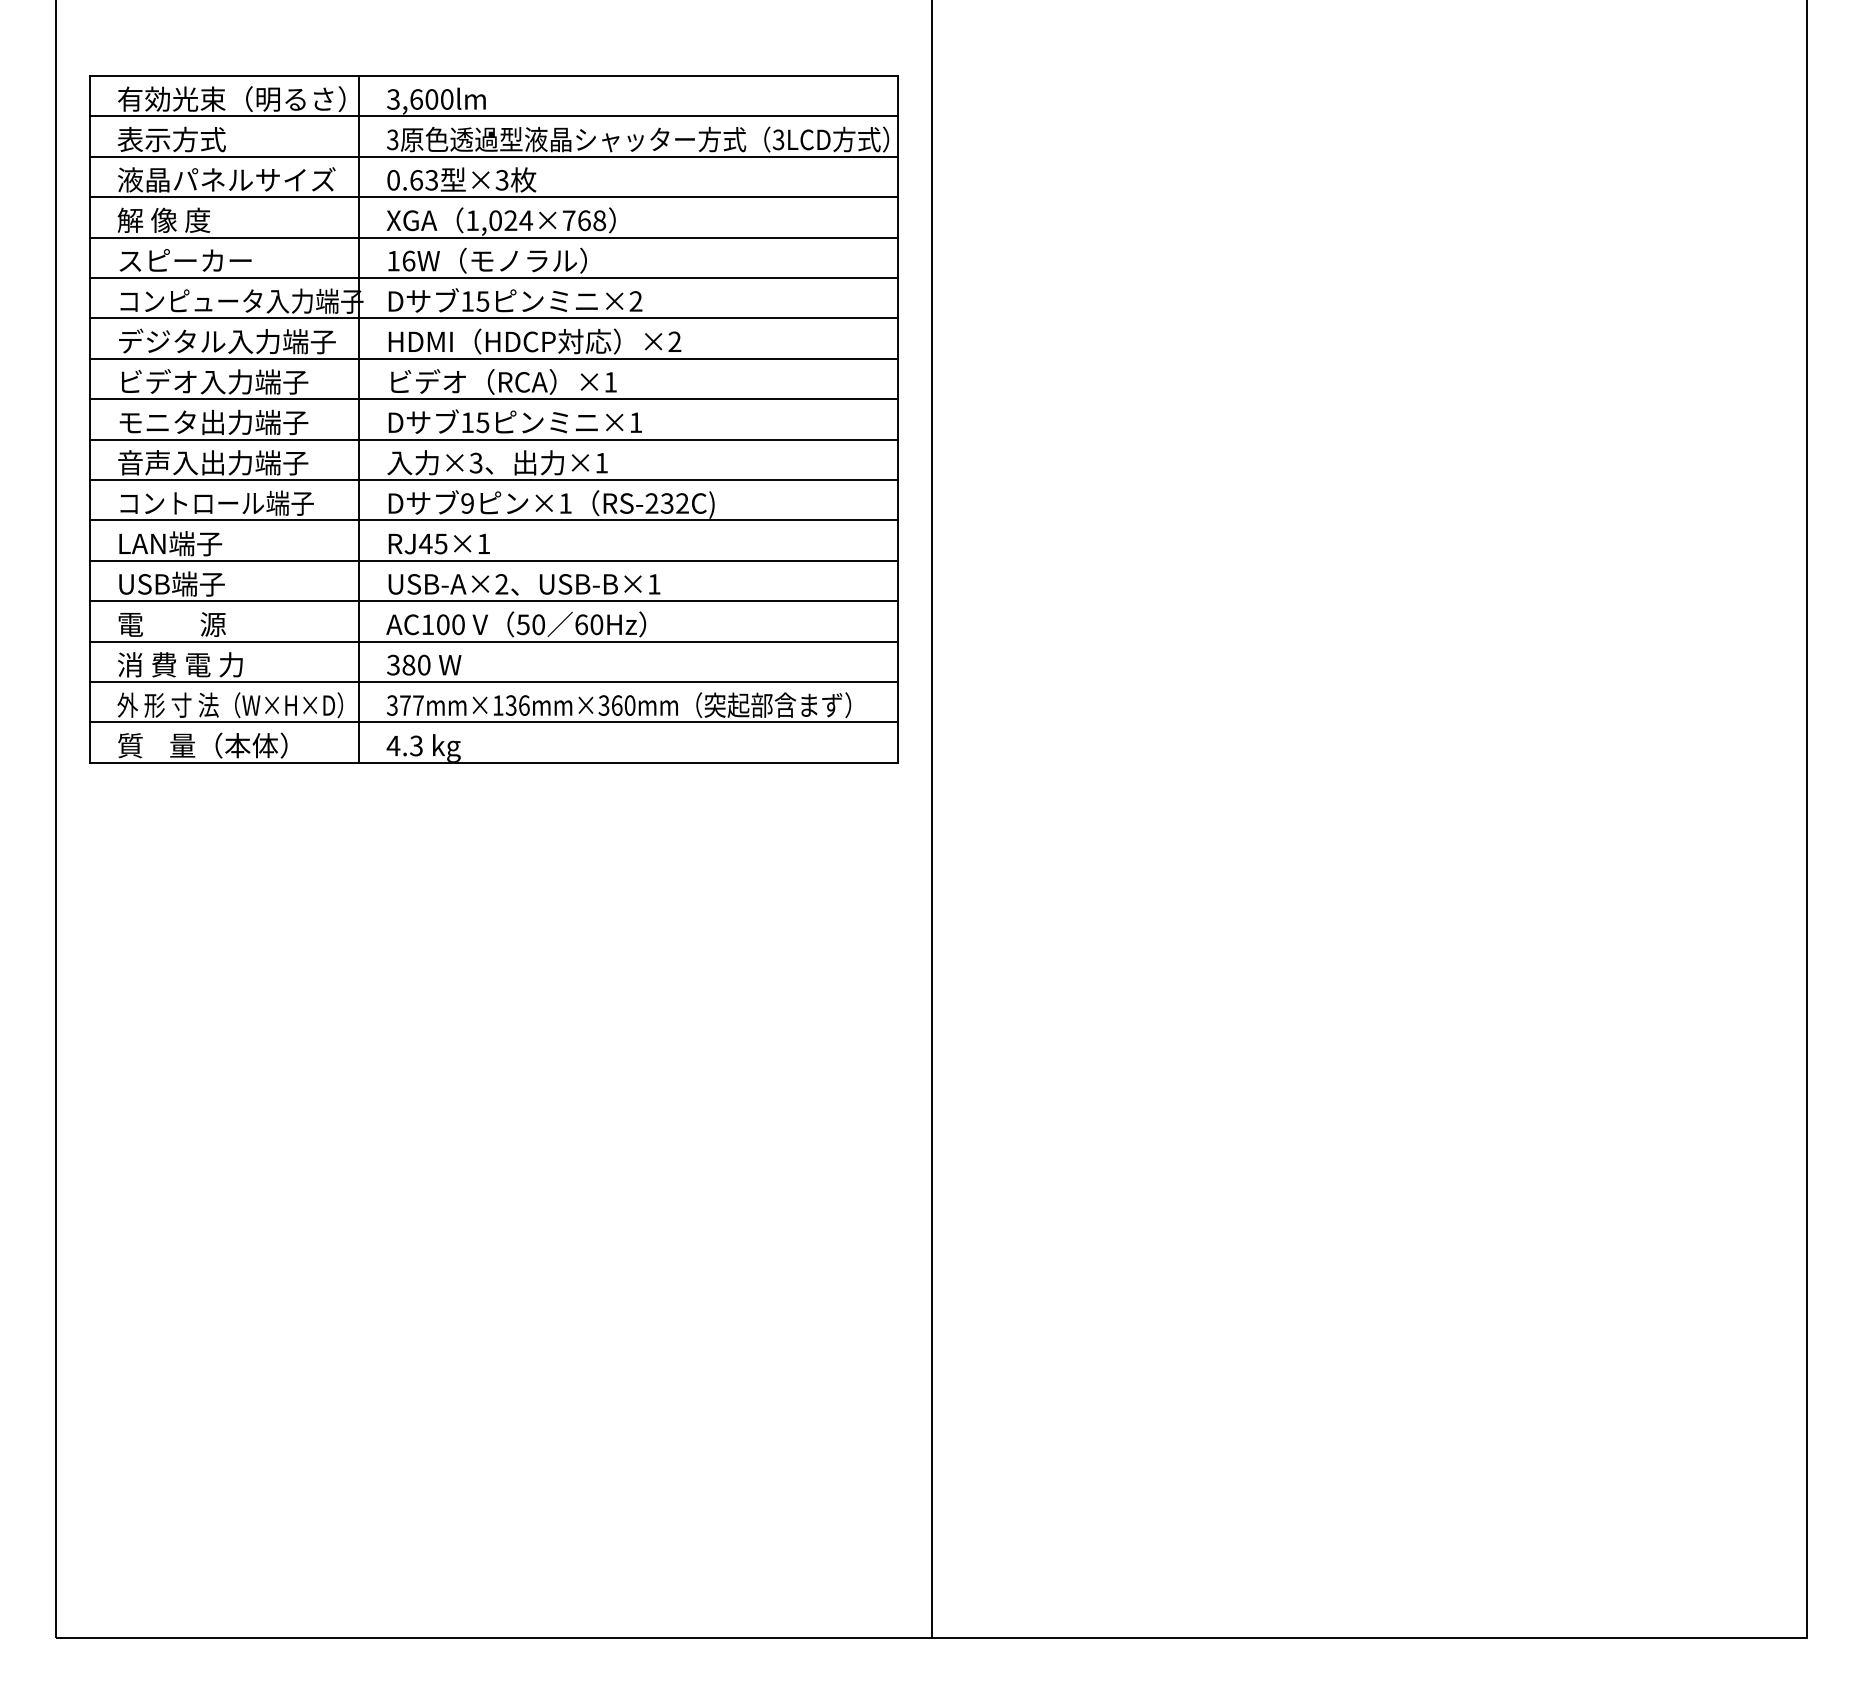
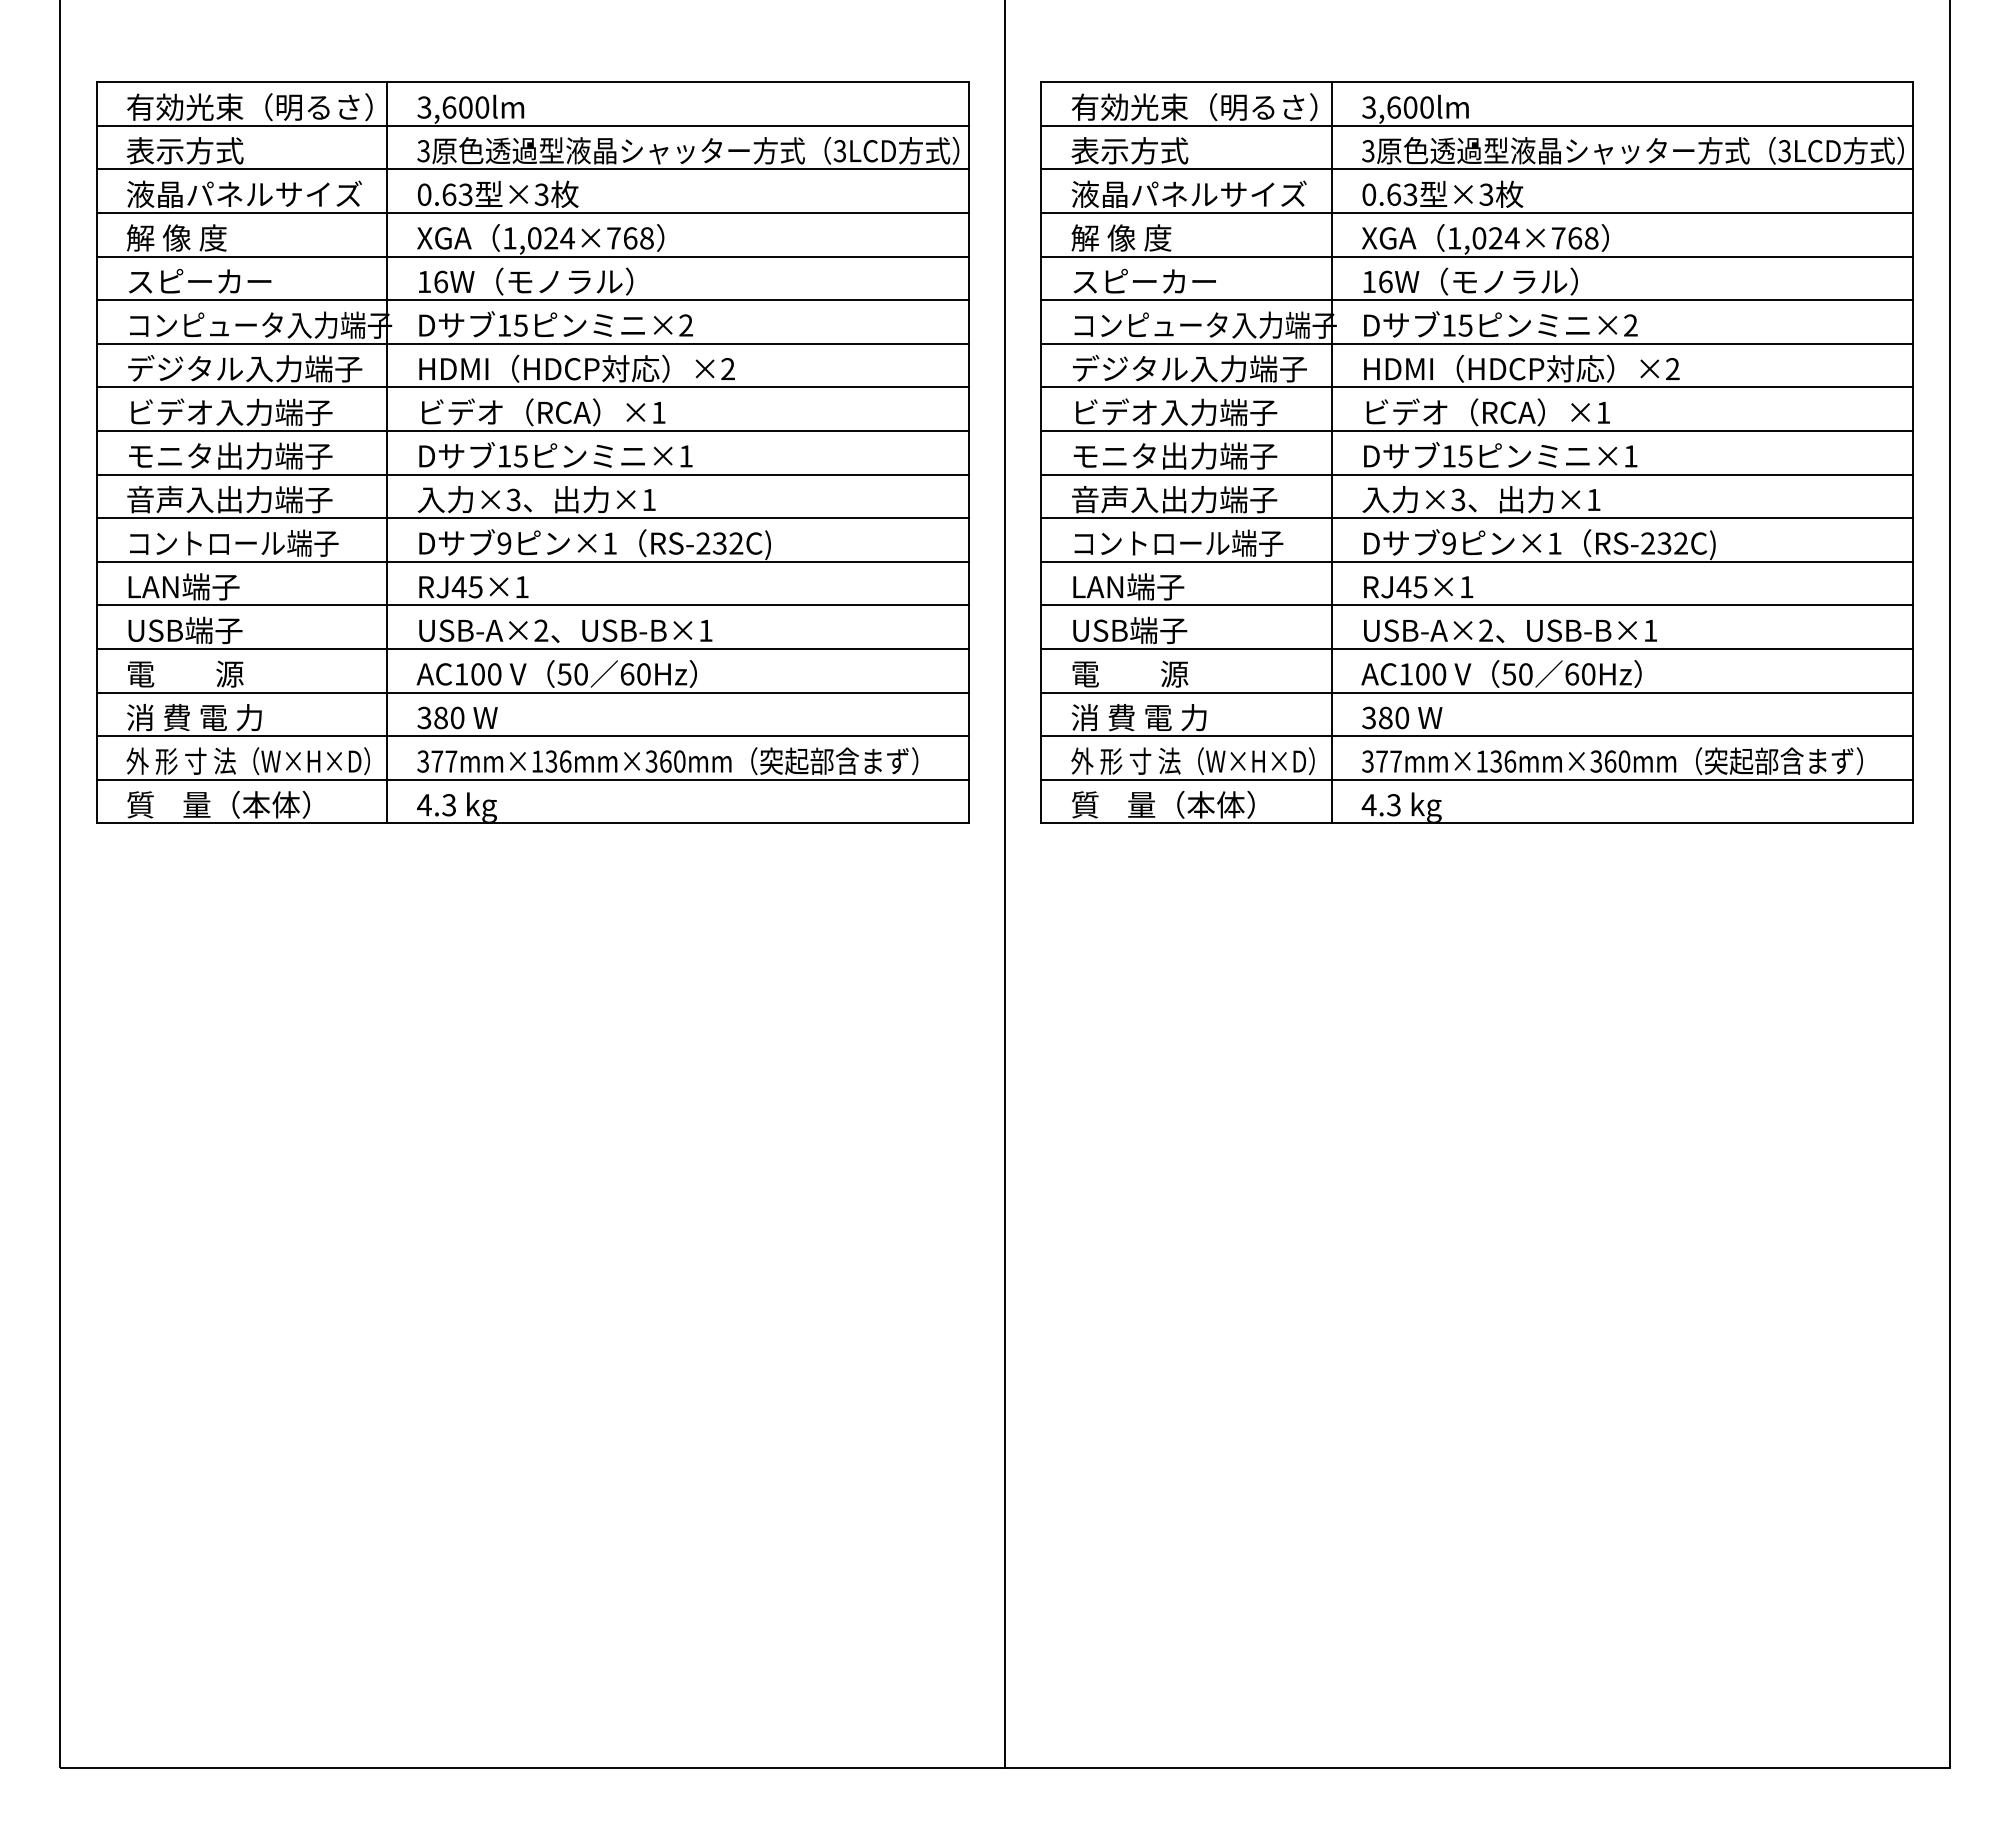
part: (1368, 419) -> (1476, 452), added

